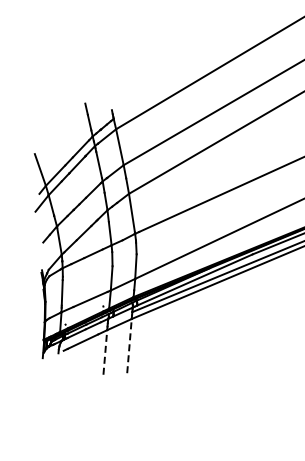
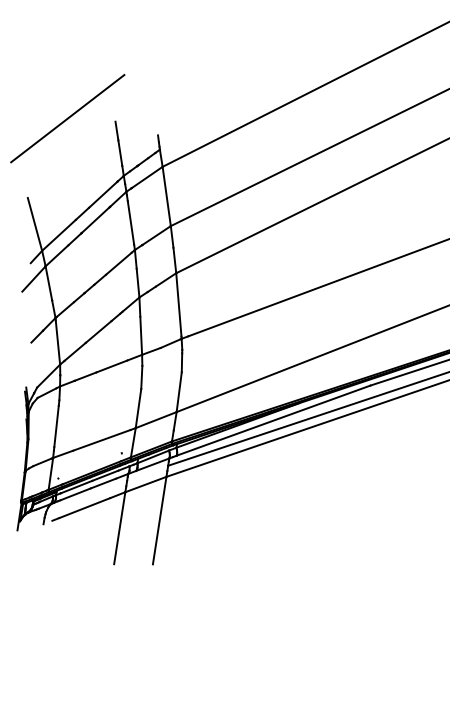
line: (55, 103) -> (67, 118), added
line: (129, 345) -> (159, 519), dashed -> solid
line: (105, 351) -> (120, 526), dashed -> solid

